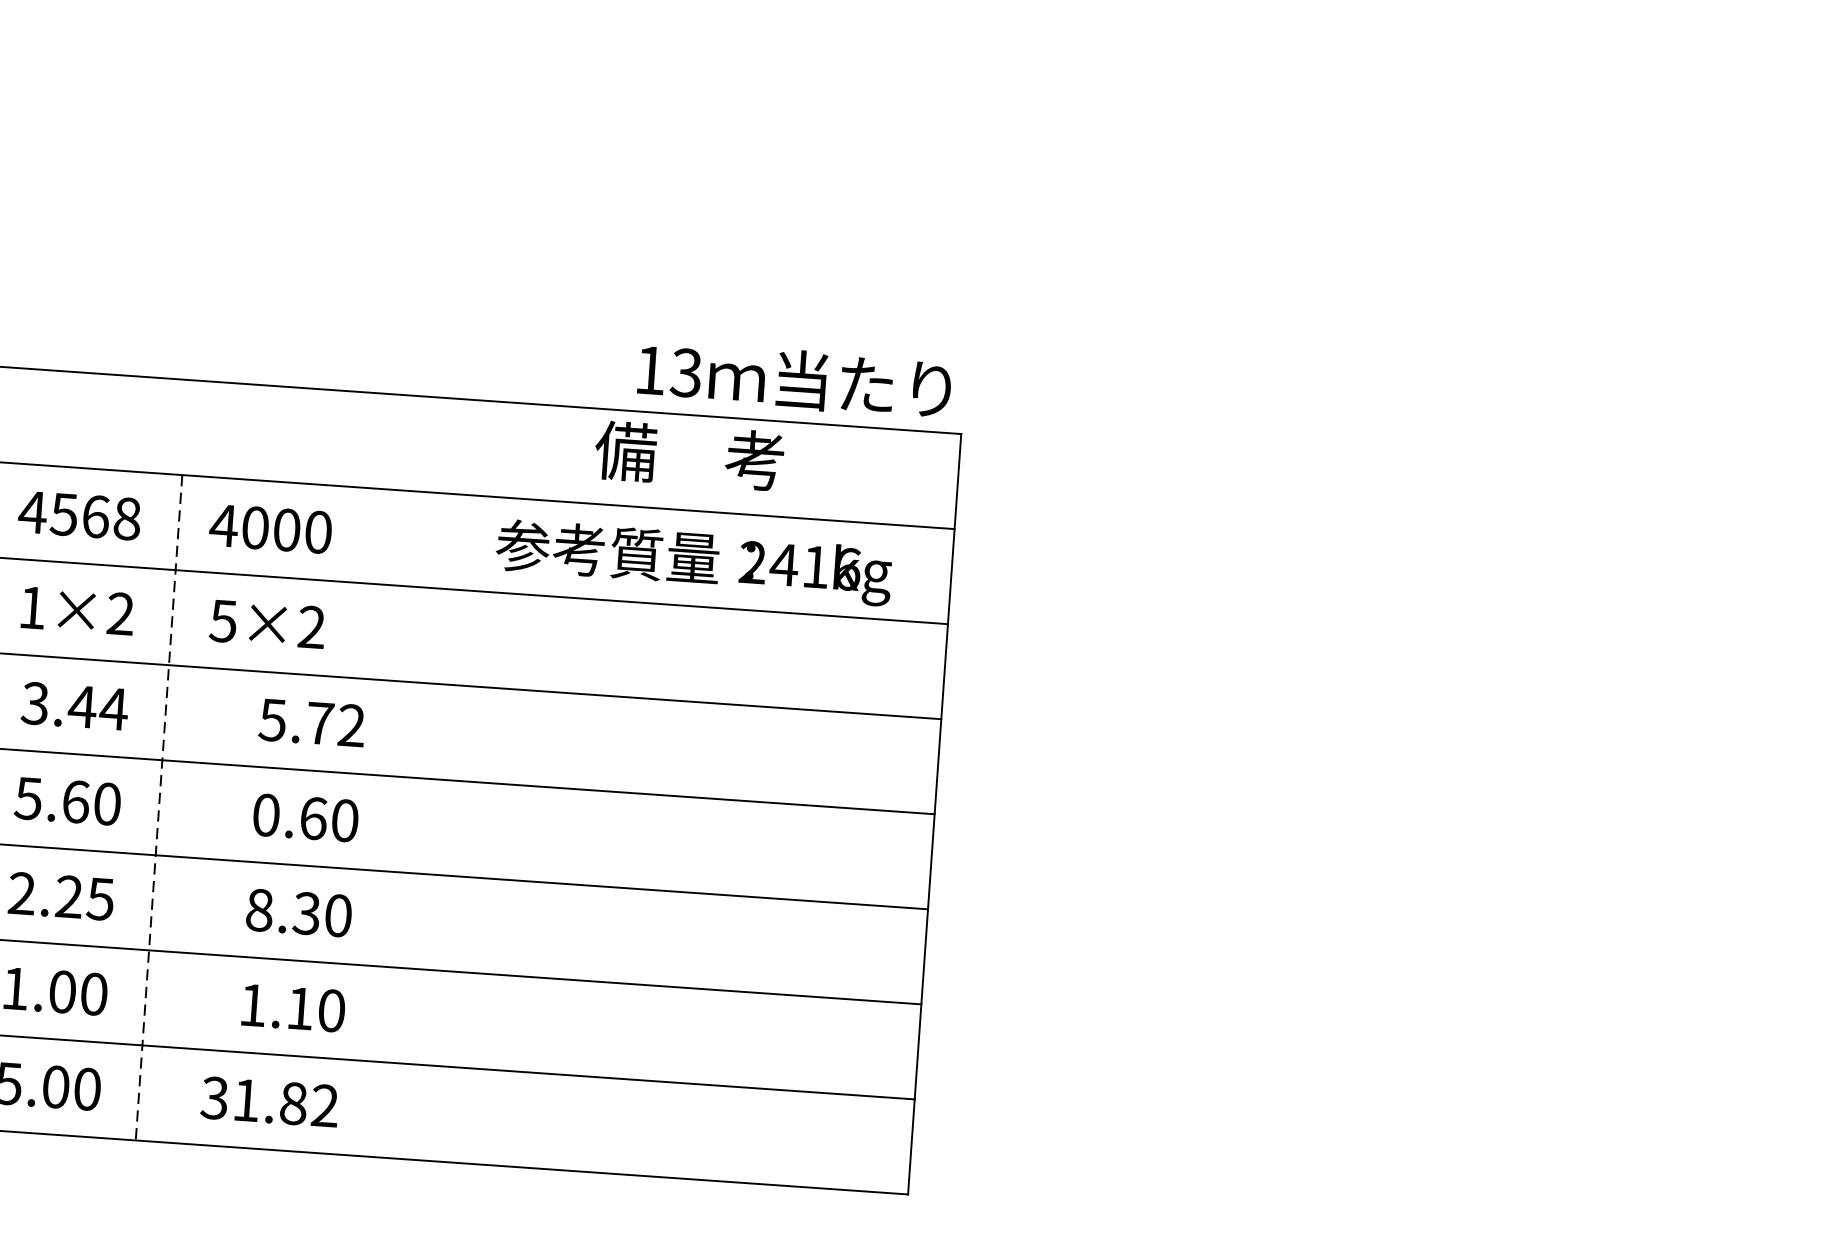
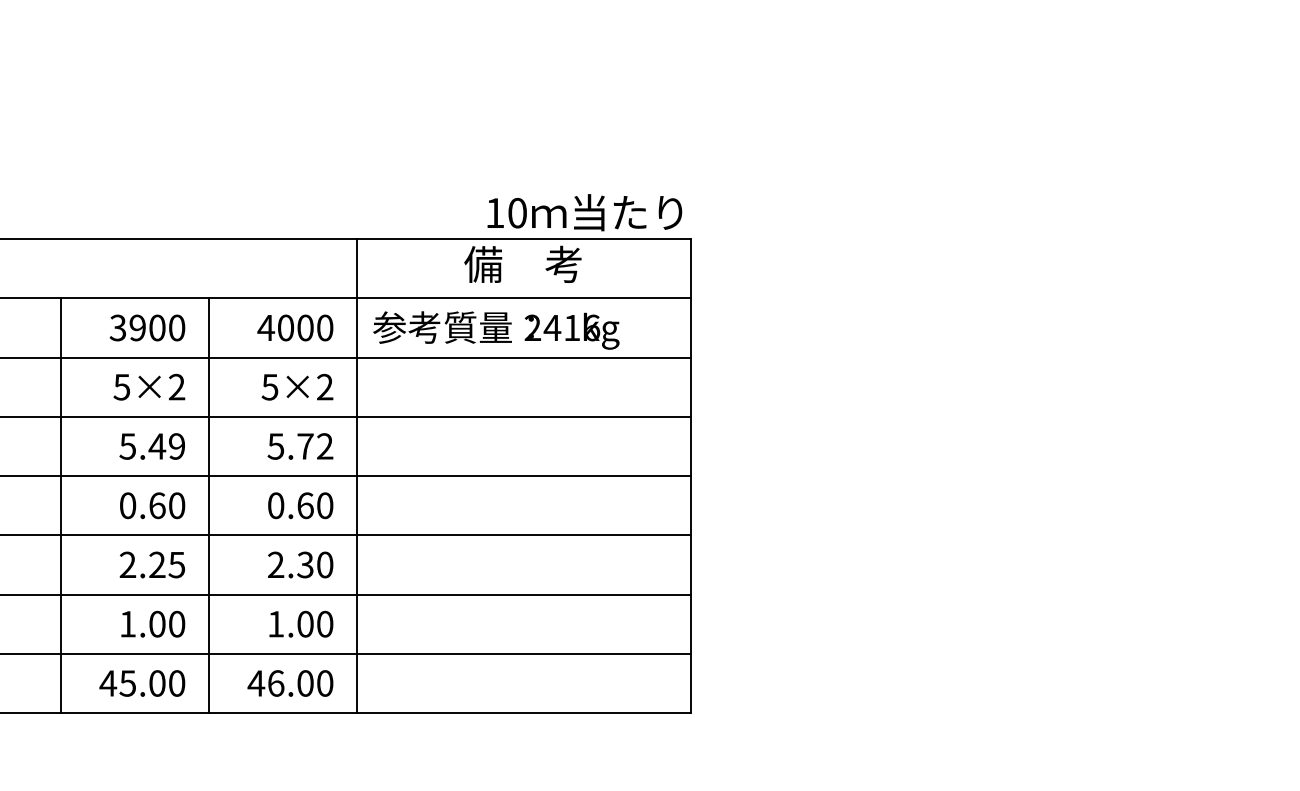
text: (684, 373) -> (516, 213), 13 -> 10
text: (80, 514) -> (147, 327), 4568 -> 3900
text: (270, 528) -> (295, 327), moved
text: (694, 562) -> (496, 330), moved
text: (31, 608) -> (121, 387), 1×2 -> 5×2
text: (267, 623) -> (297, 386), moved
text: (74, 706) -> (152, 446), 3.44 -> 5.49
line: (400, 777) -> (357, 476), added
text: (28, 798) -> (127, 505), 5.60 -> 0.60
line: (159, 808) -> (209, 506), dashed -> solid
text: (260, 909) -> (276, 564), 8.30 -> 2.30
text: (300, 1007) -> (305, 623), 1.10 -> 1.00
text: (269, 1102) -> (290, 683), 31.82 -> 46.00

